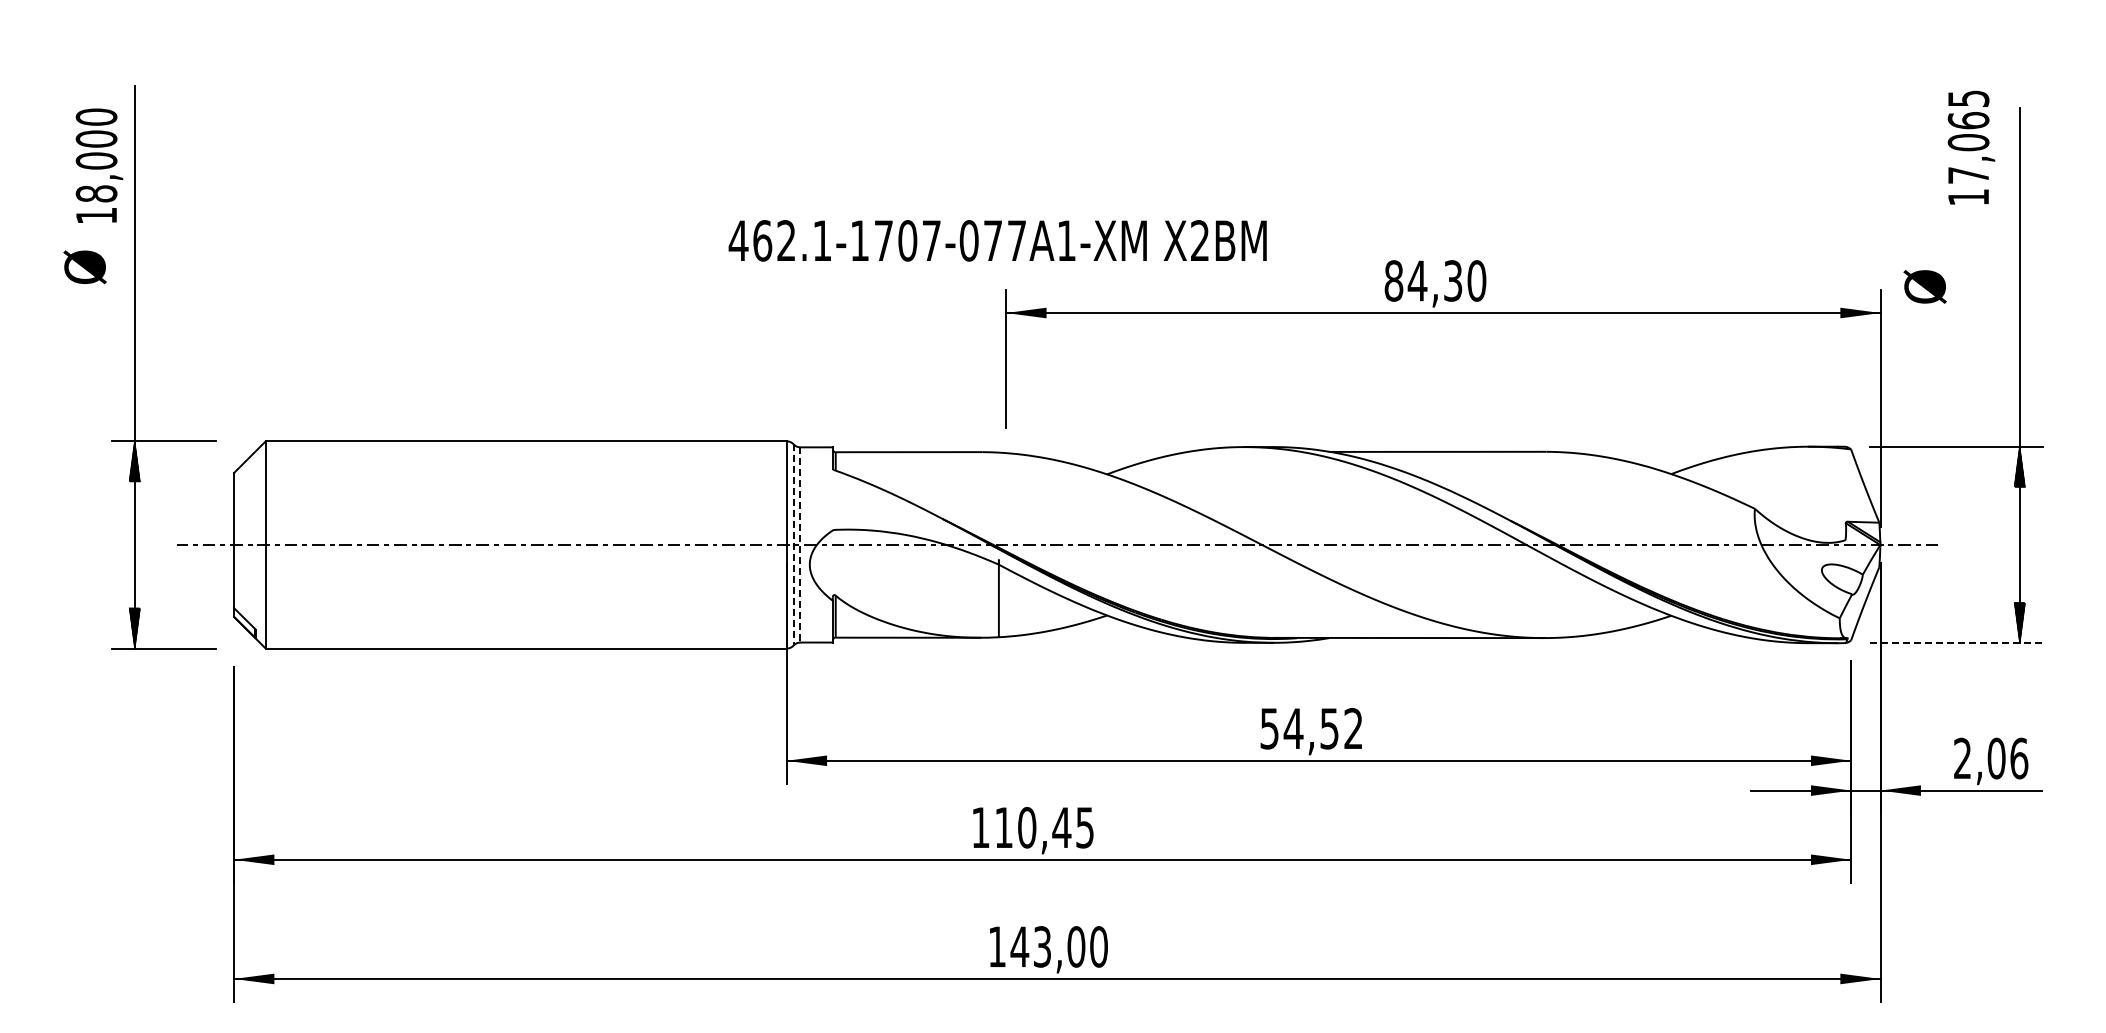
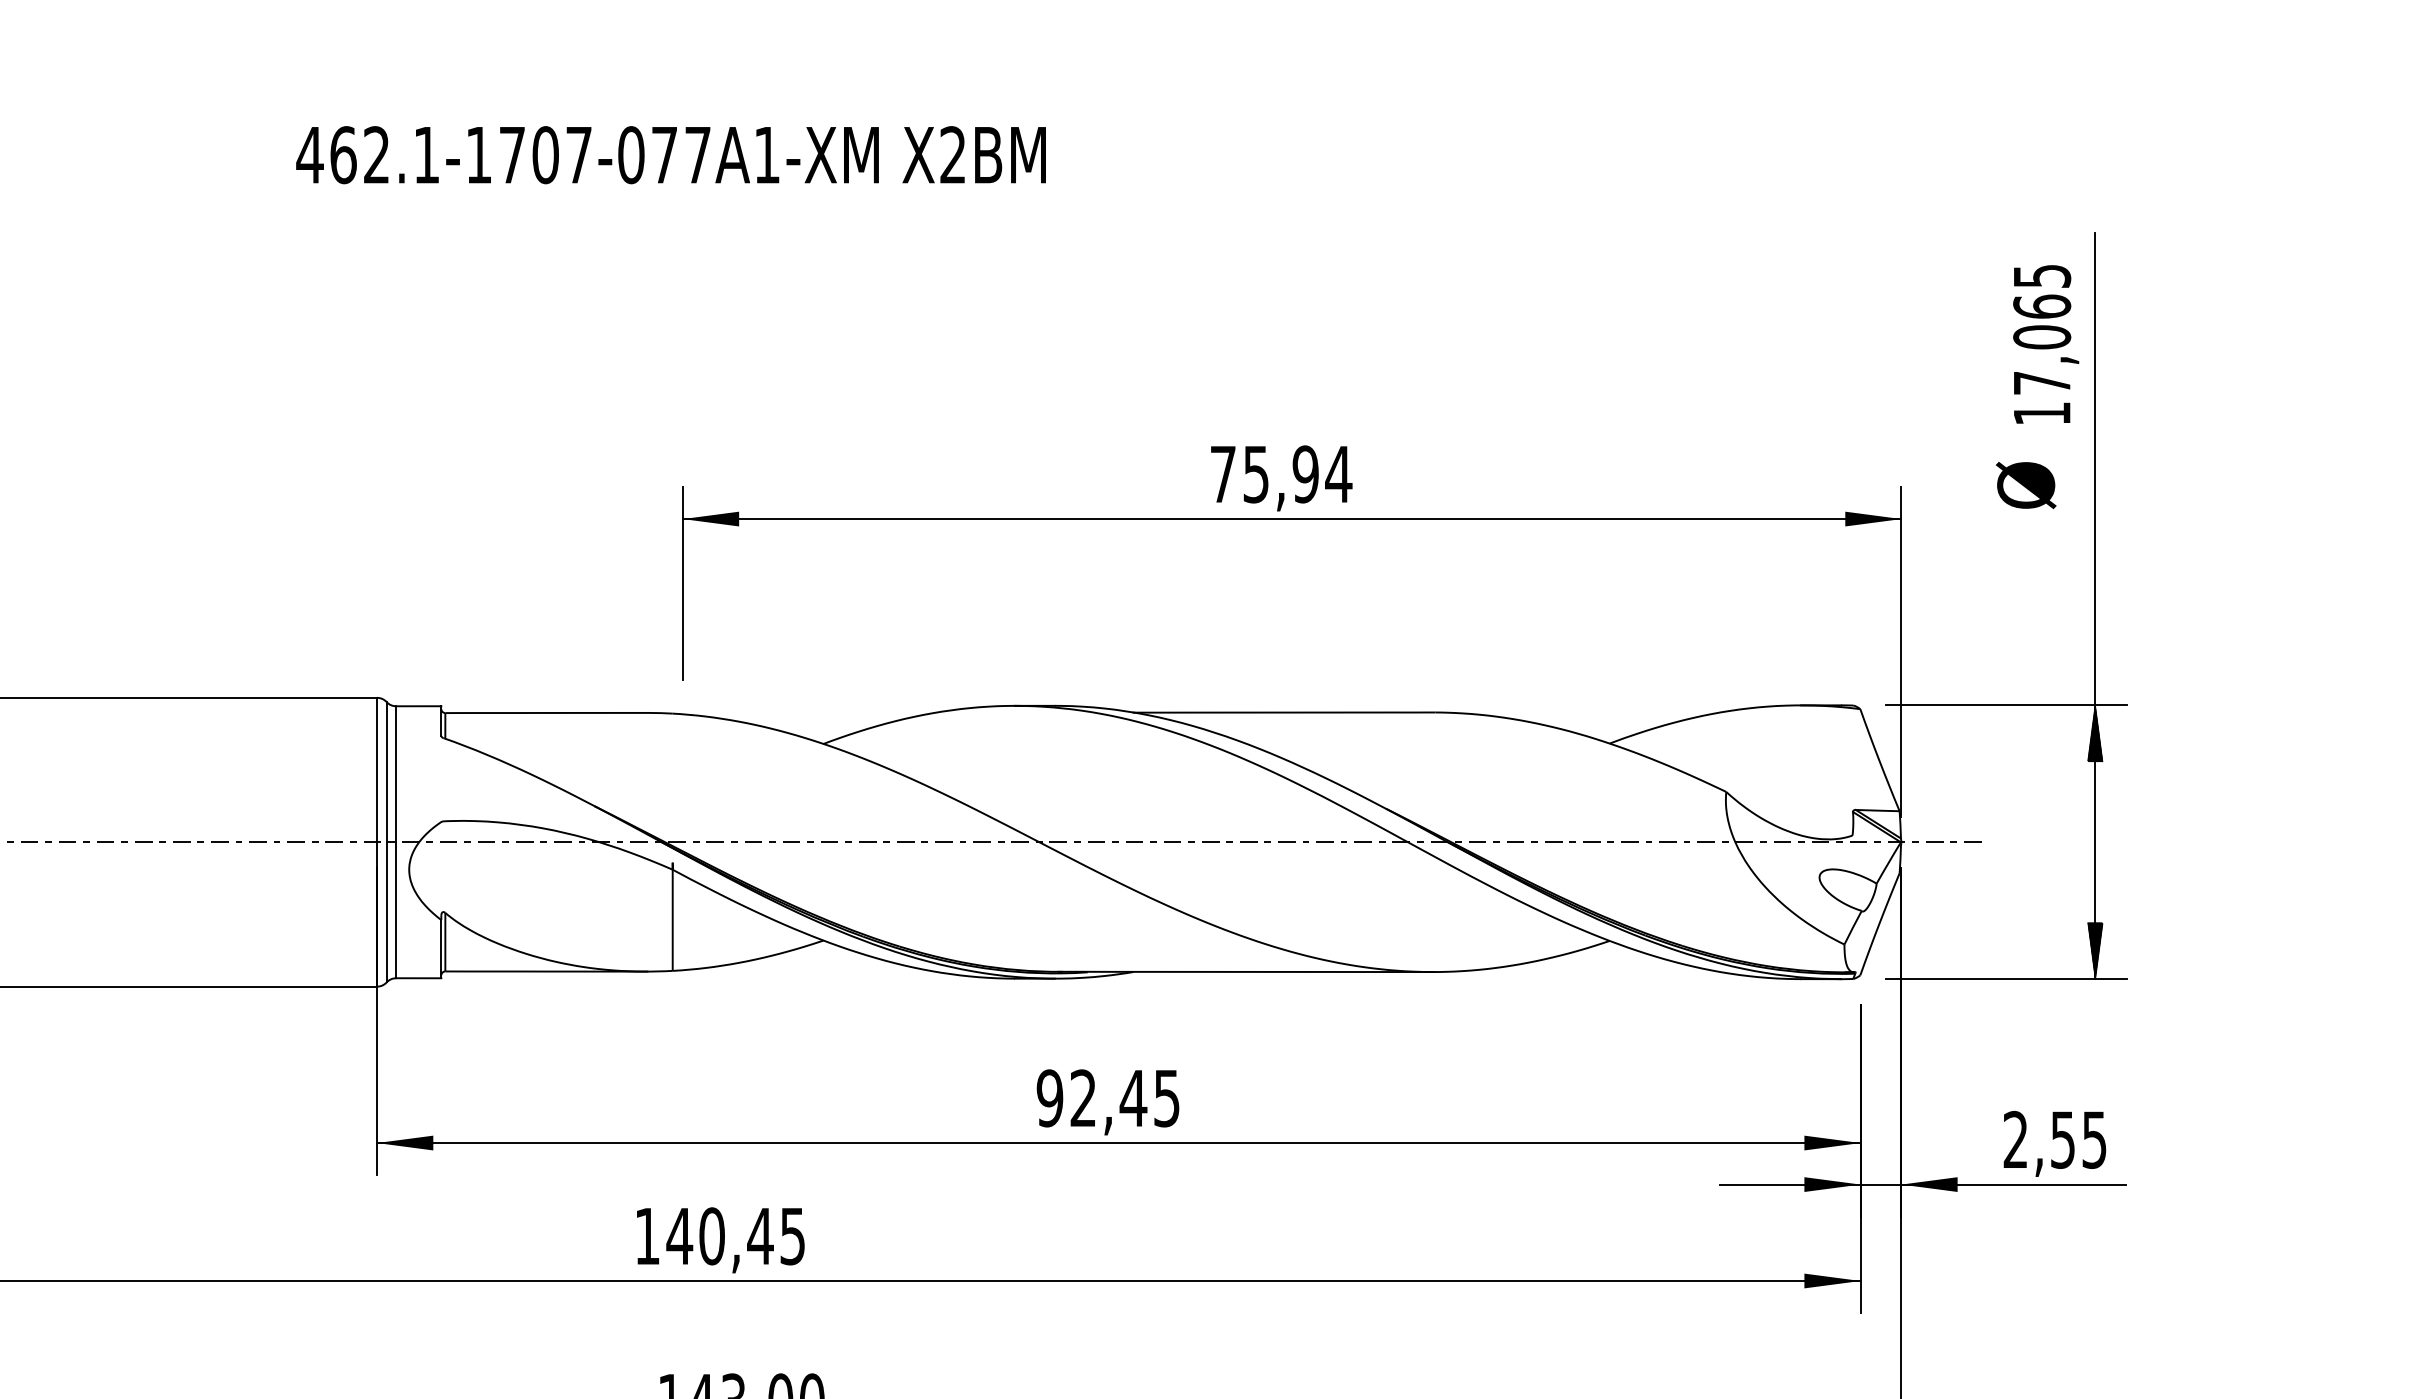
text: (1971, 147) -> (2046, 344), moved
text: (997, 240) -> (670, 154), moved
text: (1435, 280) -> (1281, 473), 84,30 -> 75,94
text: (1924, 286) -> (2025, 484), moved
line: (793, 544) -> (386, 841), dashed -> solid
line: (800, 544) -> (396, 841), dashed -> solid
line: (1956, 643) -> (2007, 979), dashed -> solid
text: (1311, 728) -> (1108, 1098), 54,52 -> 92,45
text: (2007, 758) -> (2078, 1139), 2,06 -> 2,55
text: (1003, 827) -> (679, 1235), 110,45 -> 140,45

